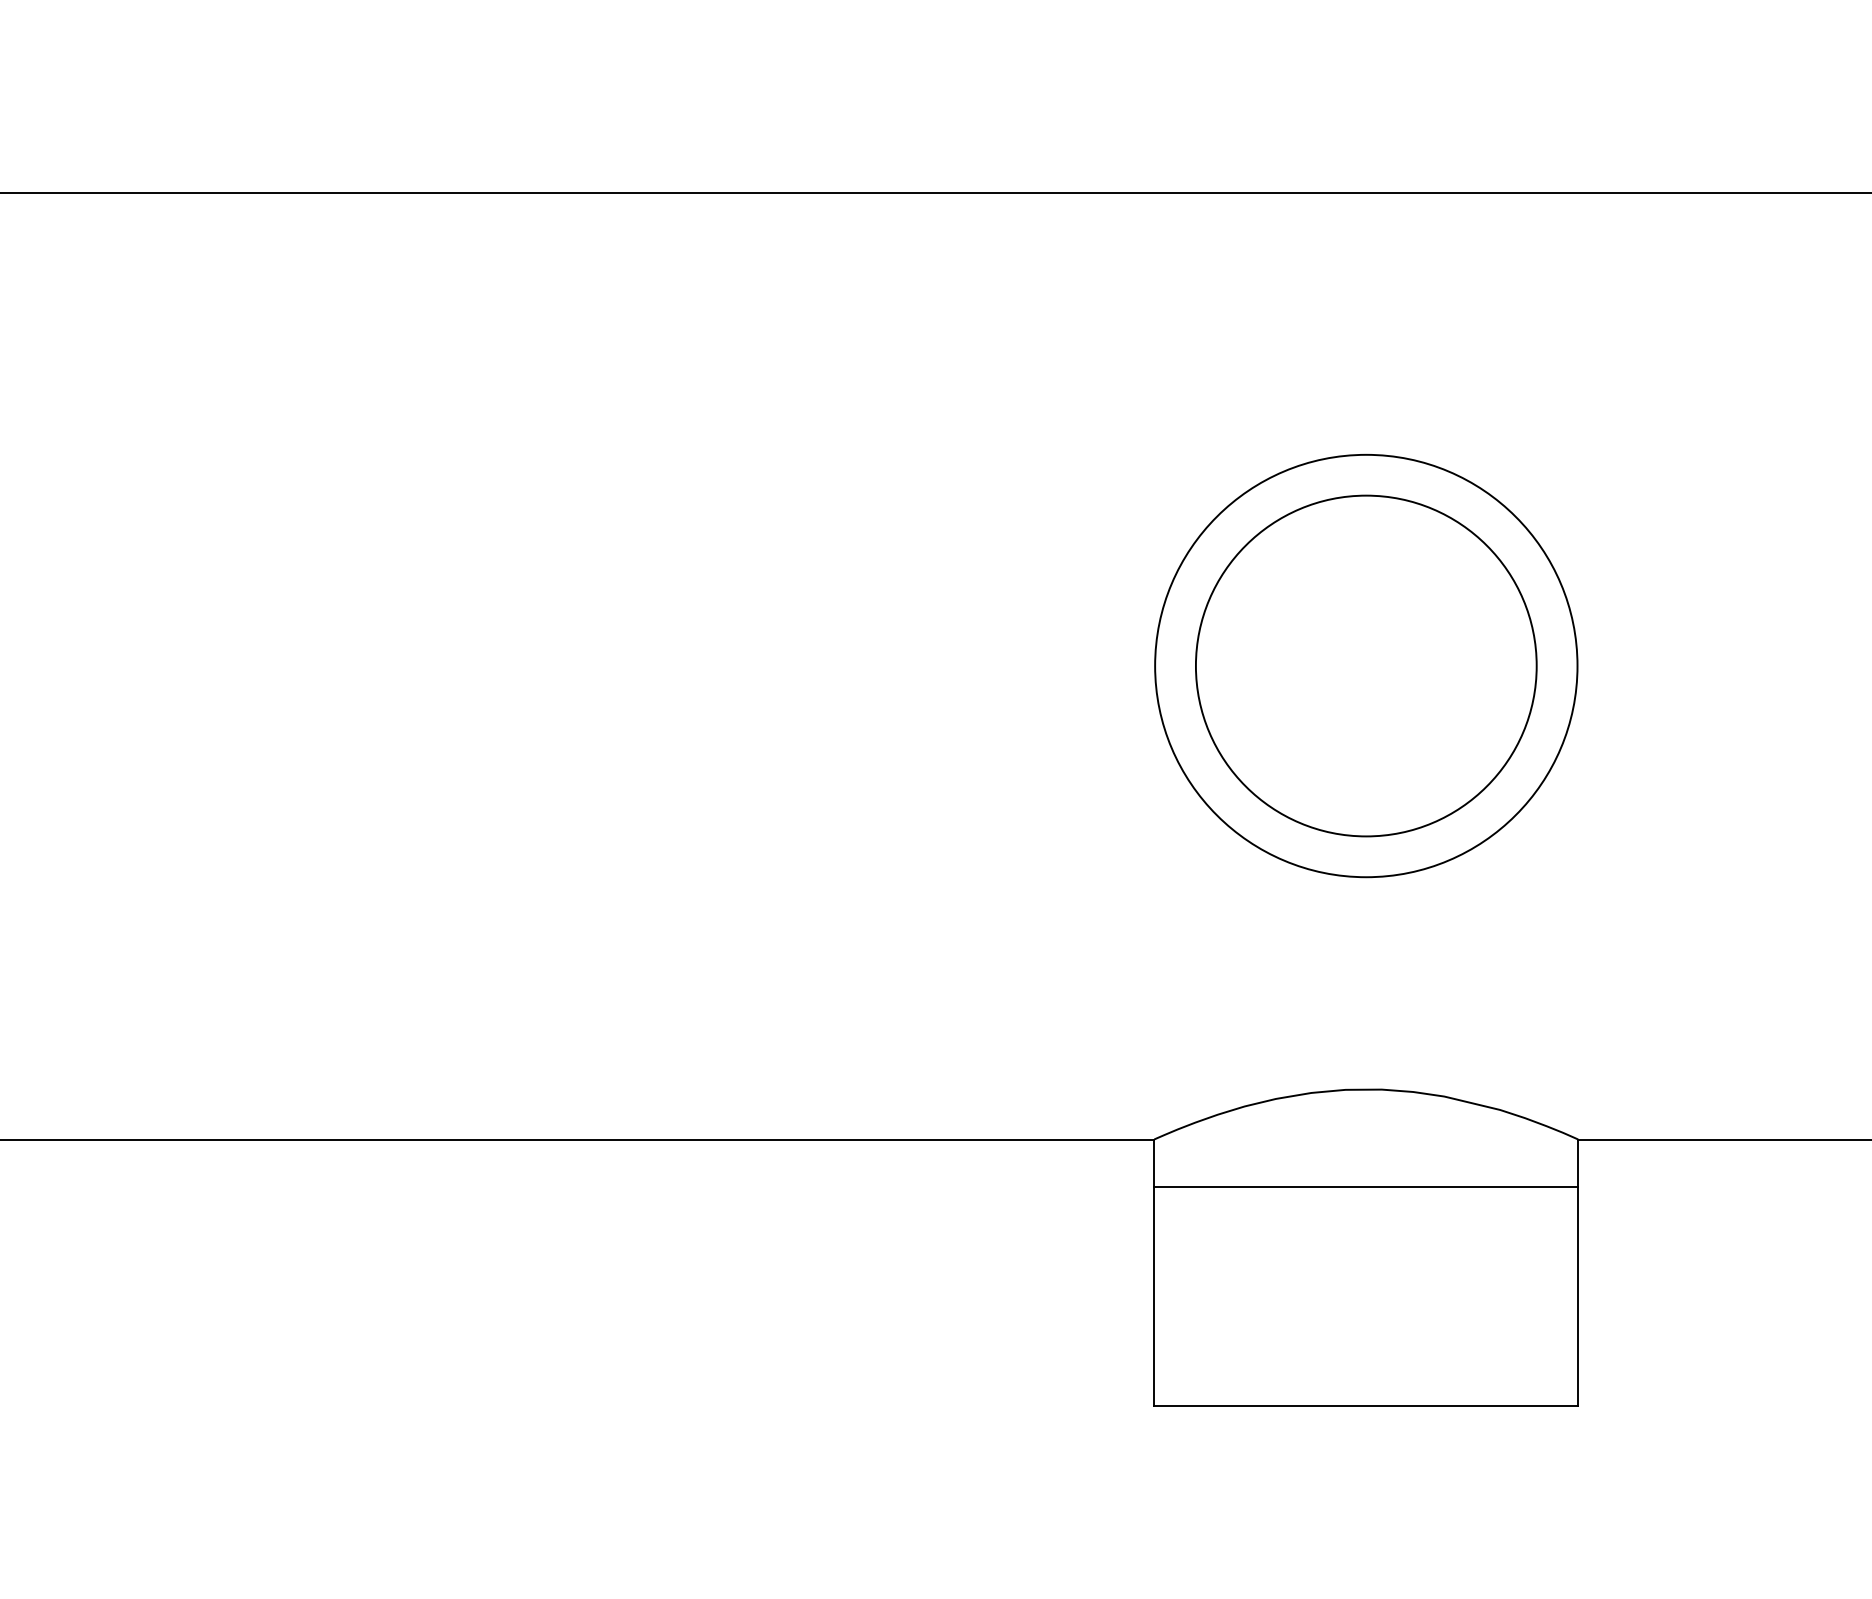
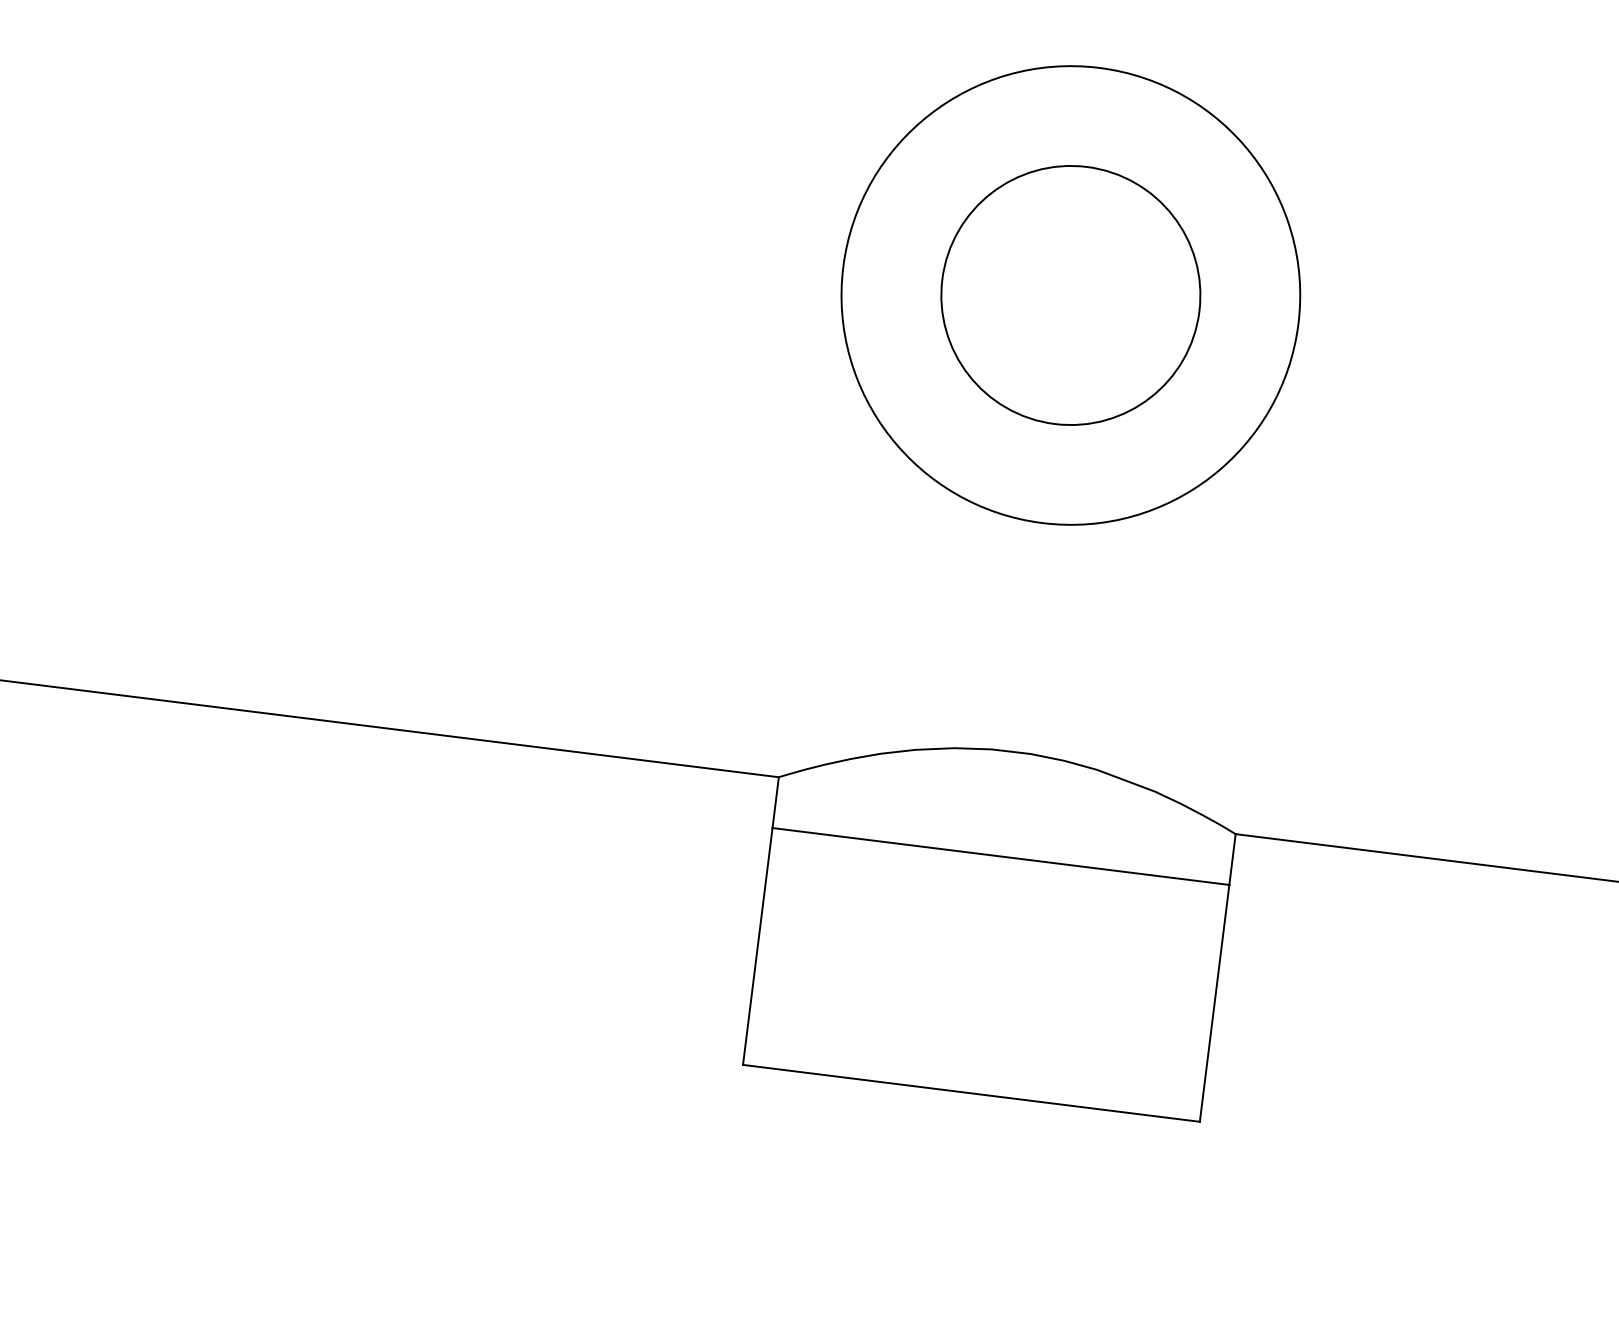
circle: (1365, 665) -> (1070, 294), size x0.7

